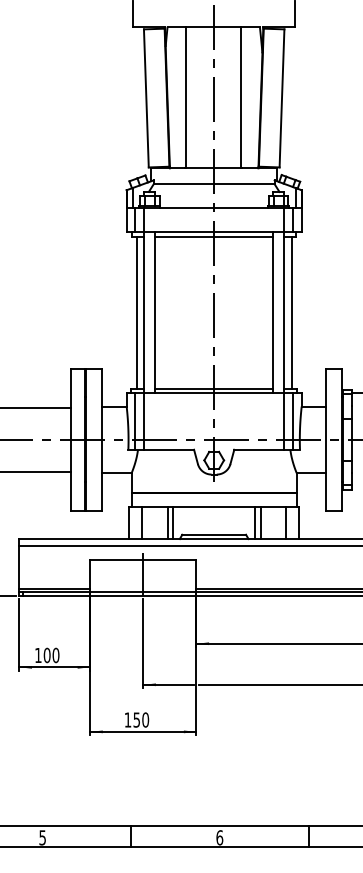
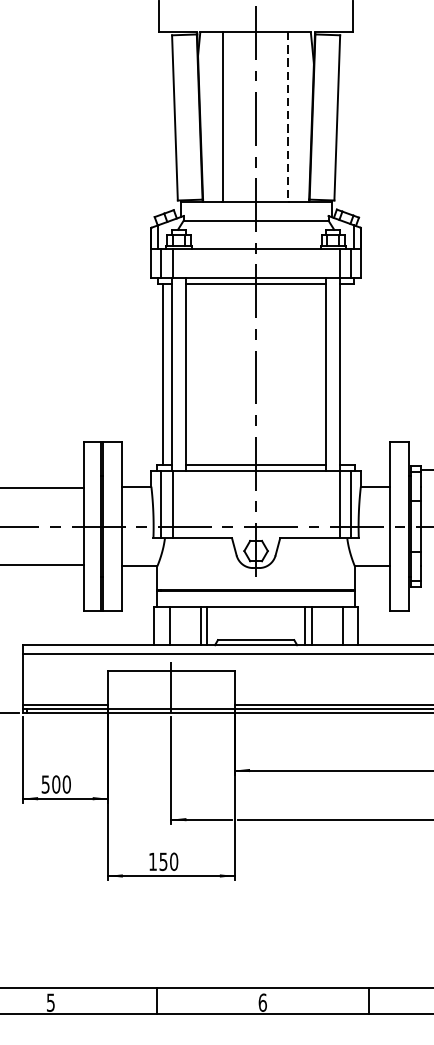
line: (241, 97) -> (288, 116), solid -> dashed
line: (291, 312) -> (348, 374), removed
text: (38, 655) -> (45, 784), 100 -> 500

